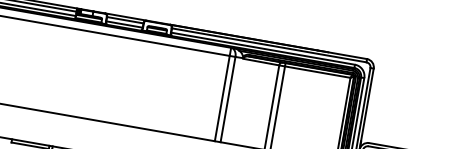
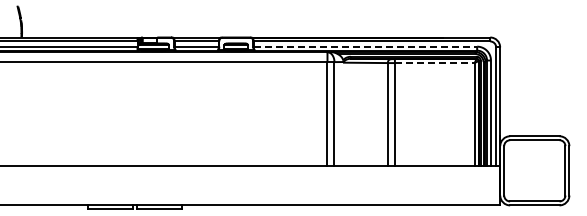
line: (263, 48) -> (365, 46), solid -> dashed
line: (317, 72) -> (434, 63), solid -> dashed

